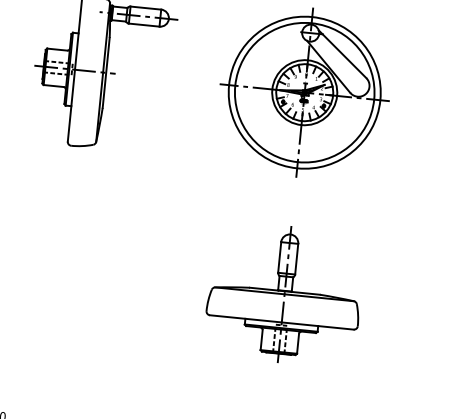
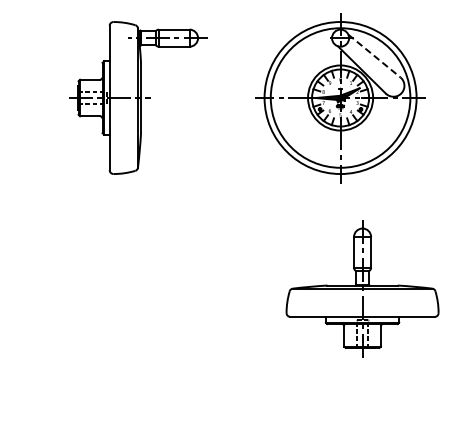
line: (342, 54) -> (374, 56), solid -> dashed
part: (284, 294) -> (362, 288), moved

